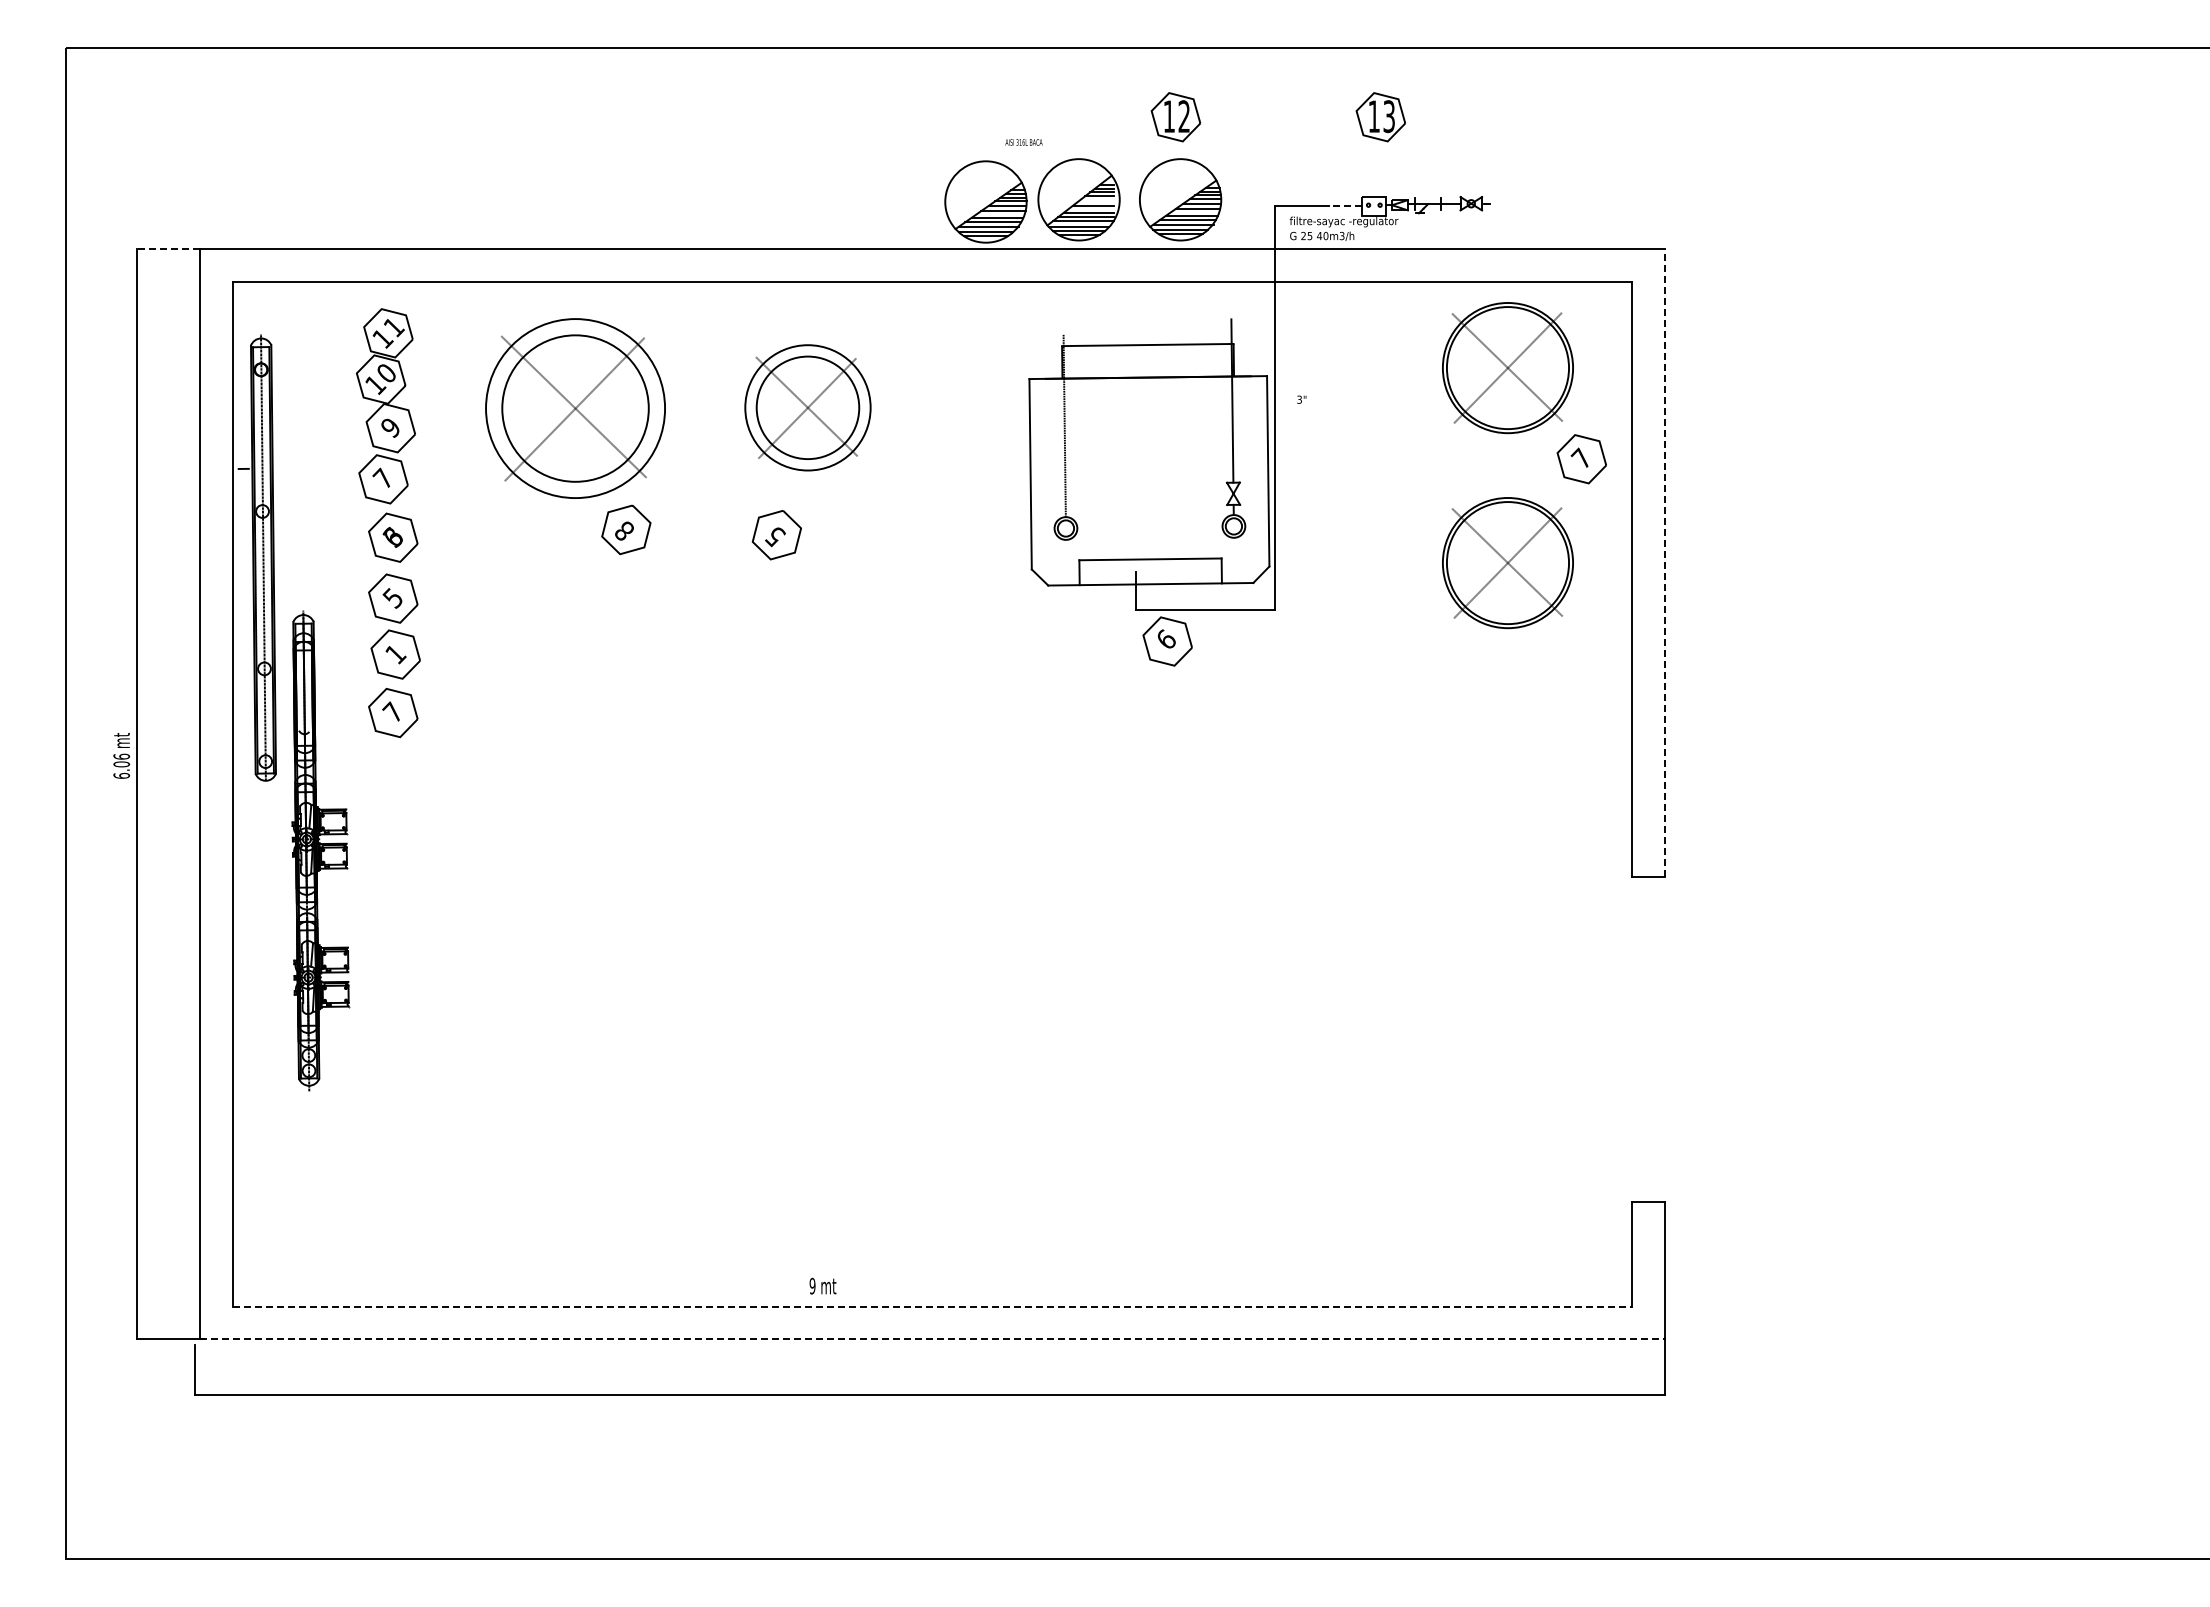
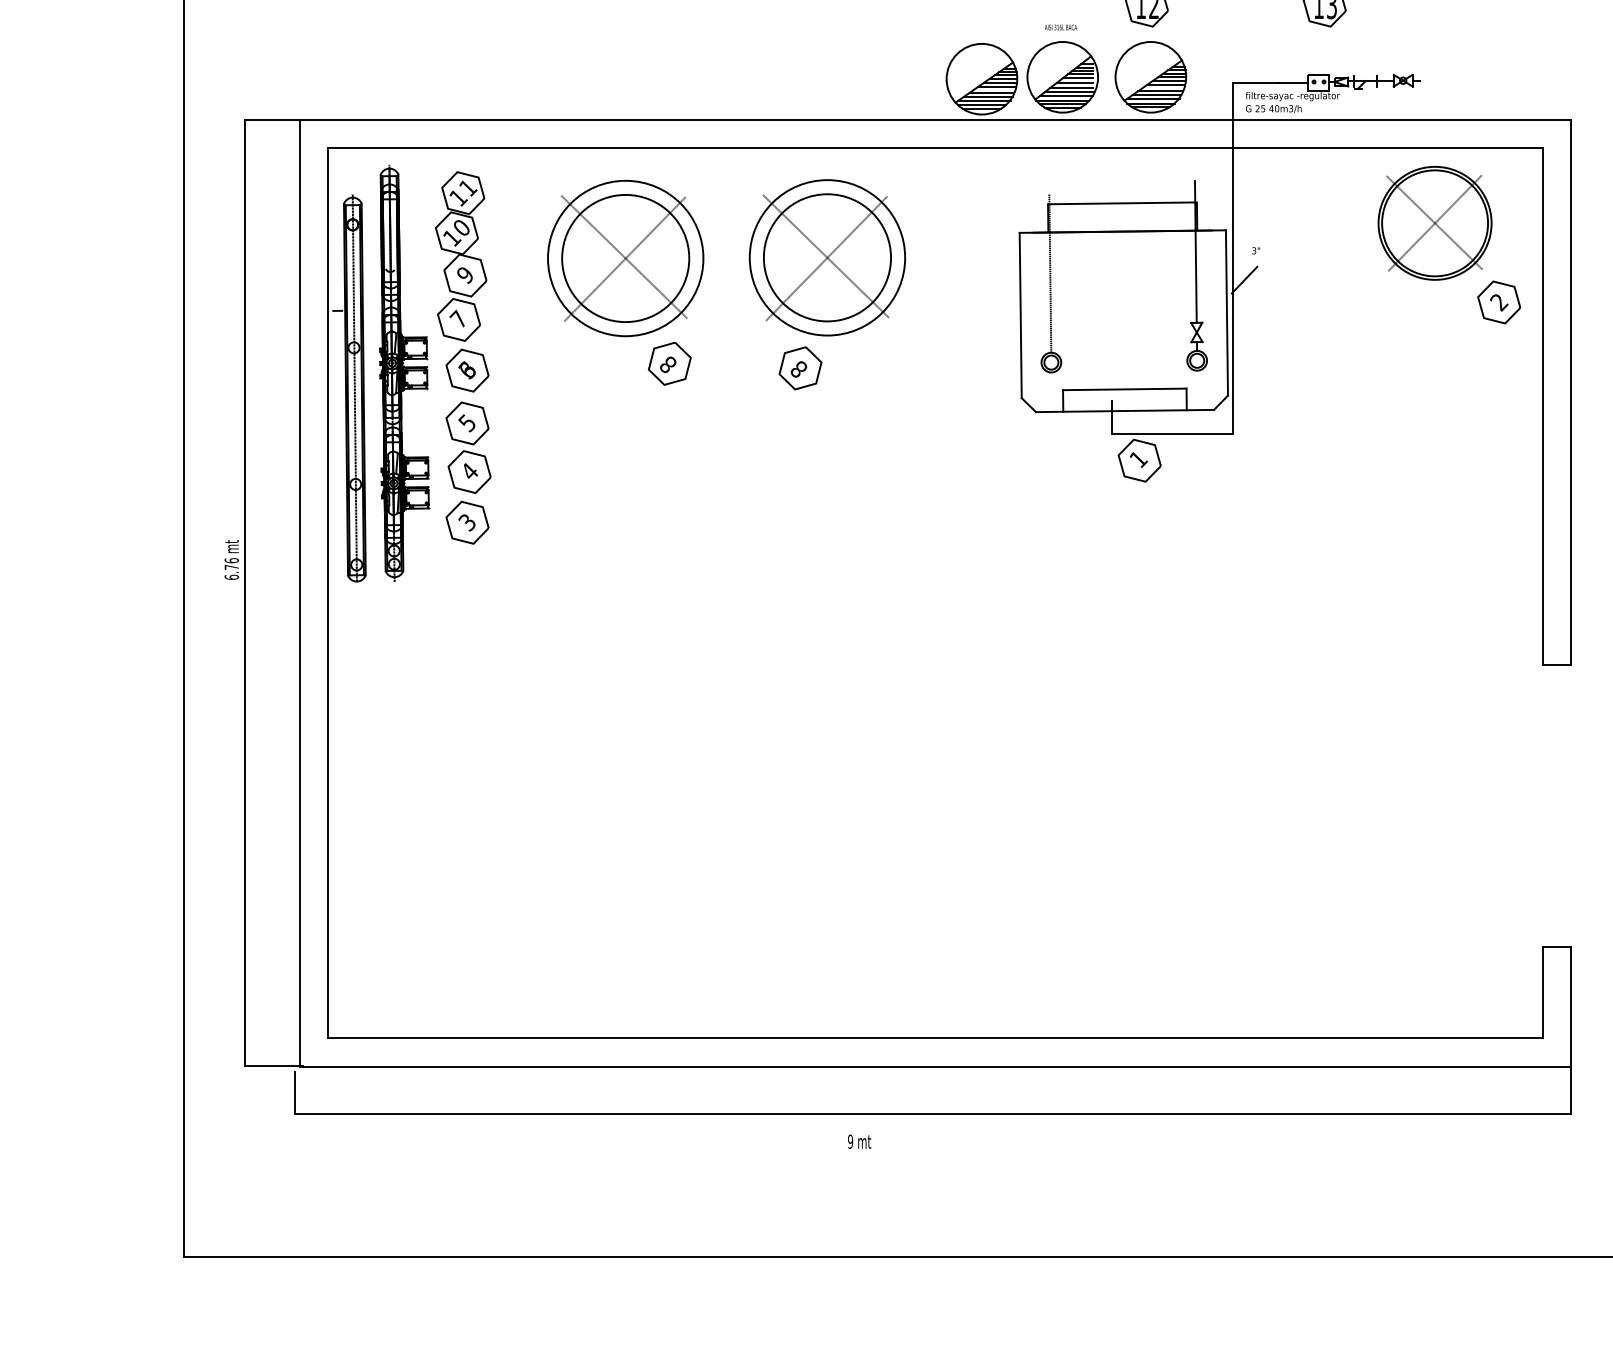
text: (1023, 142) -> (1060, 27), moved
line: (1096, 200) -> (1077, 77), added
line: (1345, 206) -> (1294, 83), dashed -> solid
line: (168, 248) -> (272, 119), dashed -> solid
part: (807, 407) -> (827, 257), size x1.43
line: (1288, 433) -> (1244, 280), added
text: (1581, 458) -> (1498, 301), 7 -> 2
text: (775, 536) -> (799, 369), 5 -> 8
line: (1664, 562) -> (1570, 392), dashed -> solid
part: (1507, 563) -> (1434, 392), removed
text: (1166, 639) -> (1138, 458), 6 -> 1
text: (395, 654) -> (469, 471), 1 -> 4
text: (392, 712) -> (466, 522), 7 -> 3
text: (121, 764) -> (231, 567), 6.06 -> 6.76
part: (320, 850) -> (404, 373), moved
text: (822, 1285) -> (859, 1141), moved
line: (932, 1306) -> (935, 1037), dashed -> solid
line: (932, 1339) -> (935, 1066), dashed -> solid

